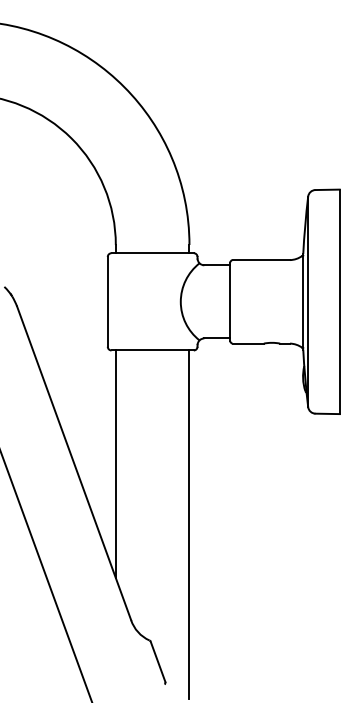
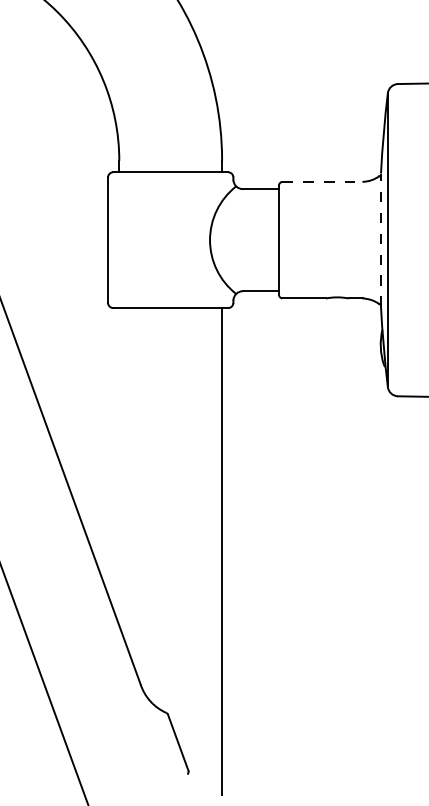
line: (261, 260) -> (322, 182), solid -> dashed
line: (303, 301) -> (381, 239), solid -> dashed
line: (115, 463) -> (118, 465), removed

